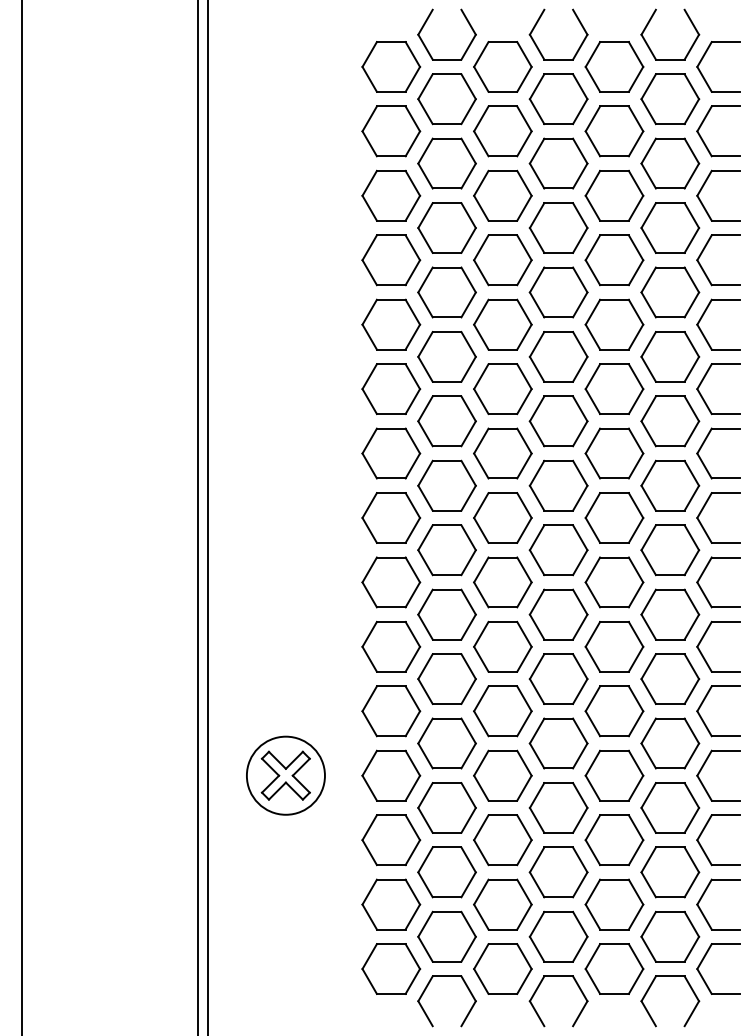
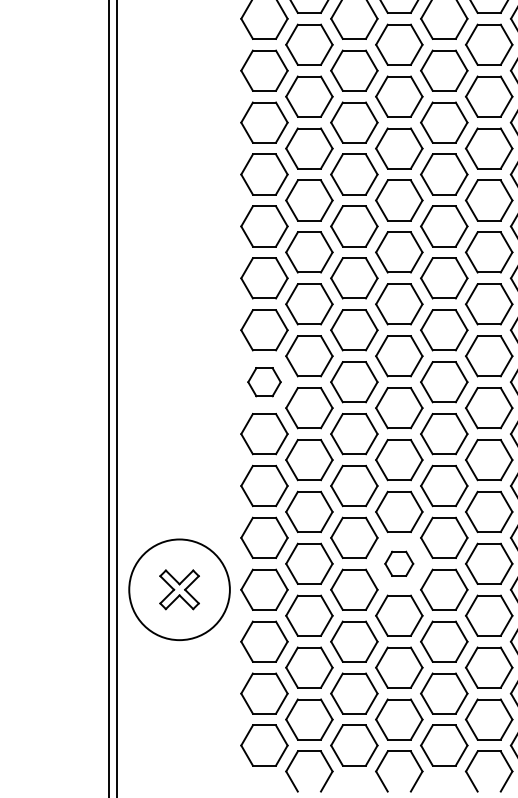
part: (391, 517) -> (264, 381), size x0.7
part: (558, 743) -> (399, 563), size x0.6
circle: (285, 775) -> (179, 589), size x1.6

